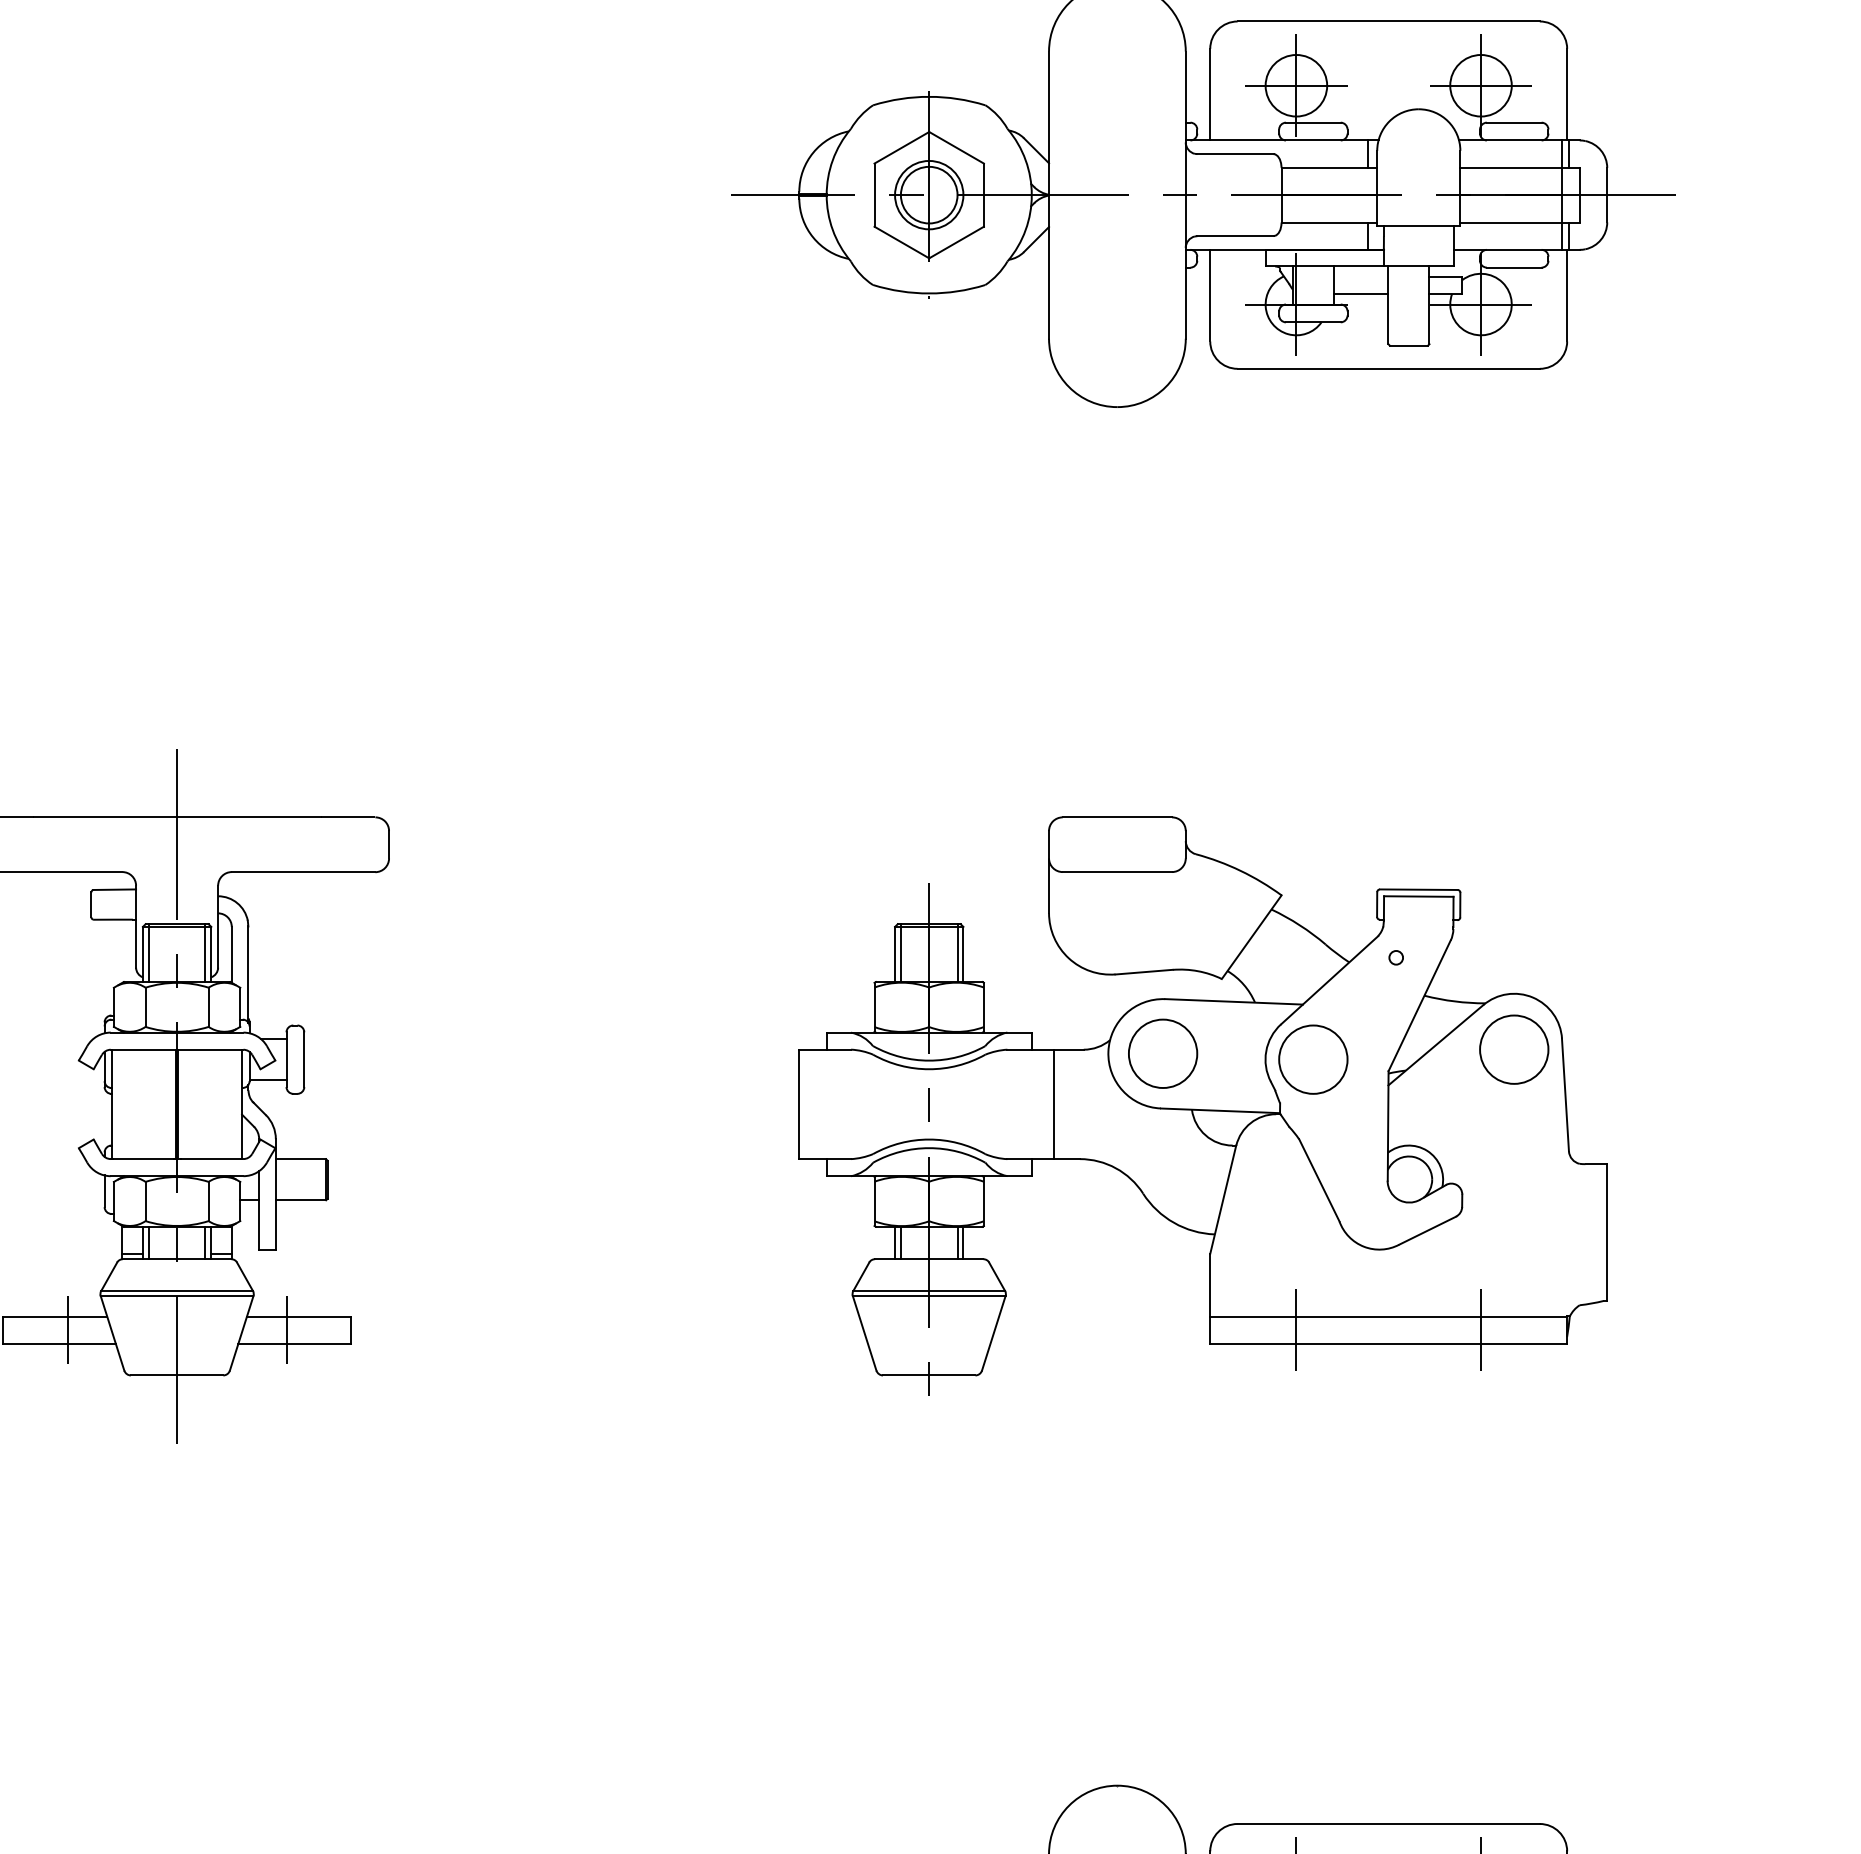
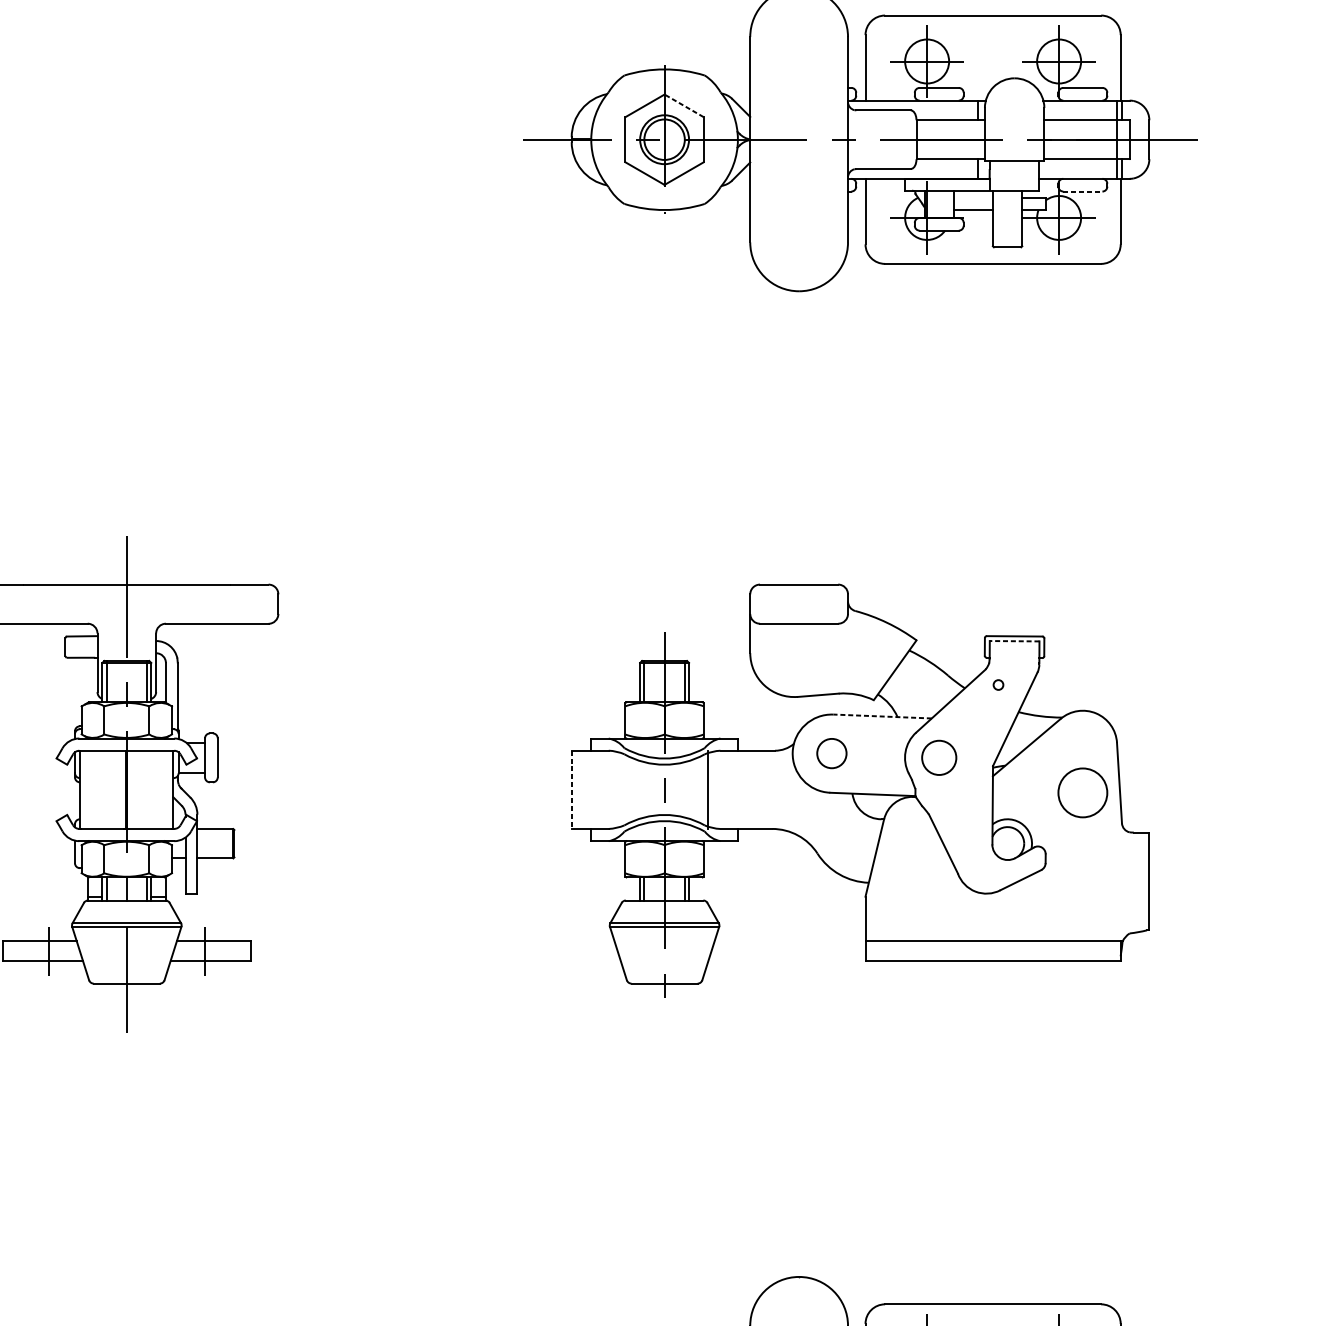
line: (956, 147) -> (684, 105), solid -> dashed
line: (1514, 267) -> (1083, 191), solid -> dashed
line: (1418, 896) -> (1014, 641), solid -> dashed
line: (1234, 1001) -> (882, 716), solid -> dashed
circle: (1514, 1049) -> (1083, 792), moved
circle: (1163, 1053) -> (832, 753), size x0.6
circle: (1313, 1059) -> (939, 757), size x0.7
line: (799, 1104) -> (571, 789), solid -> dashed
line: (1053, 1104) -> (707, 789), moved
line: (1296, 1330) -> (927, 951), removed
line: (1481, 1330) -> (1059, 951), removed

